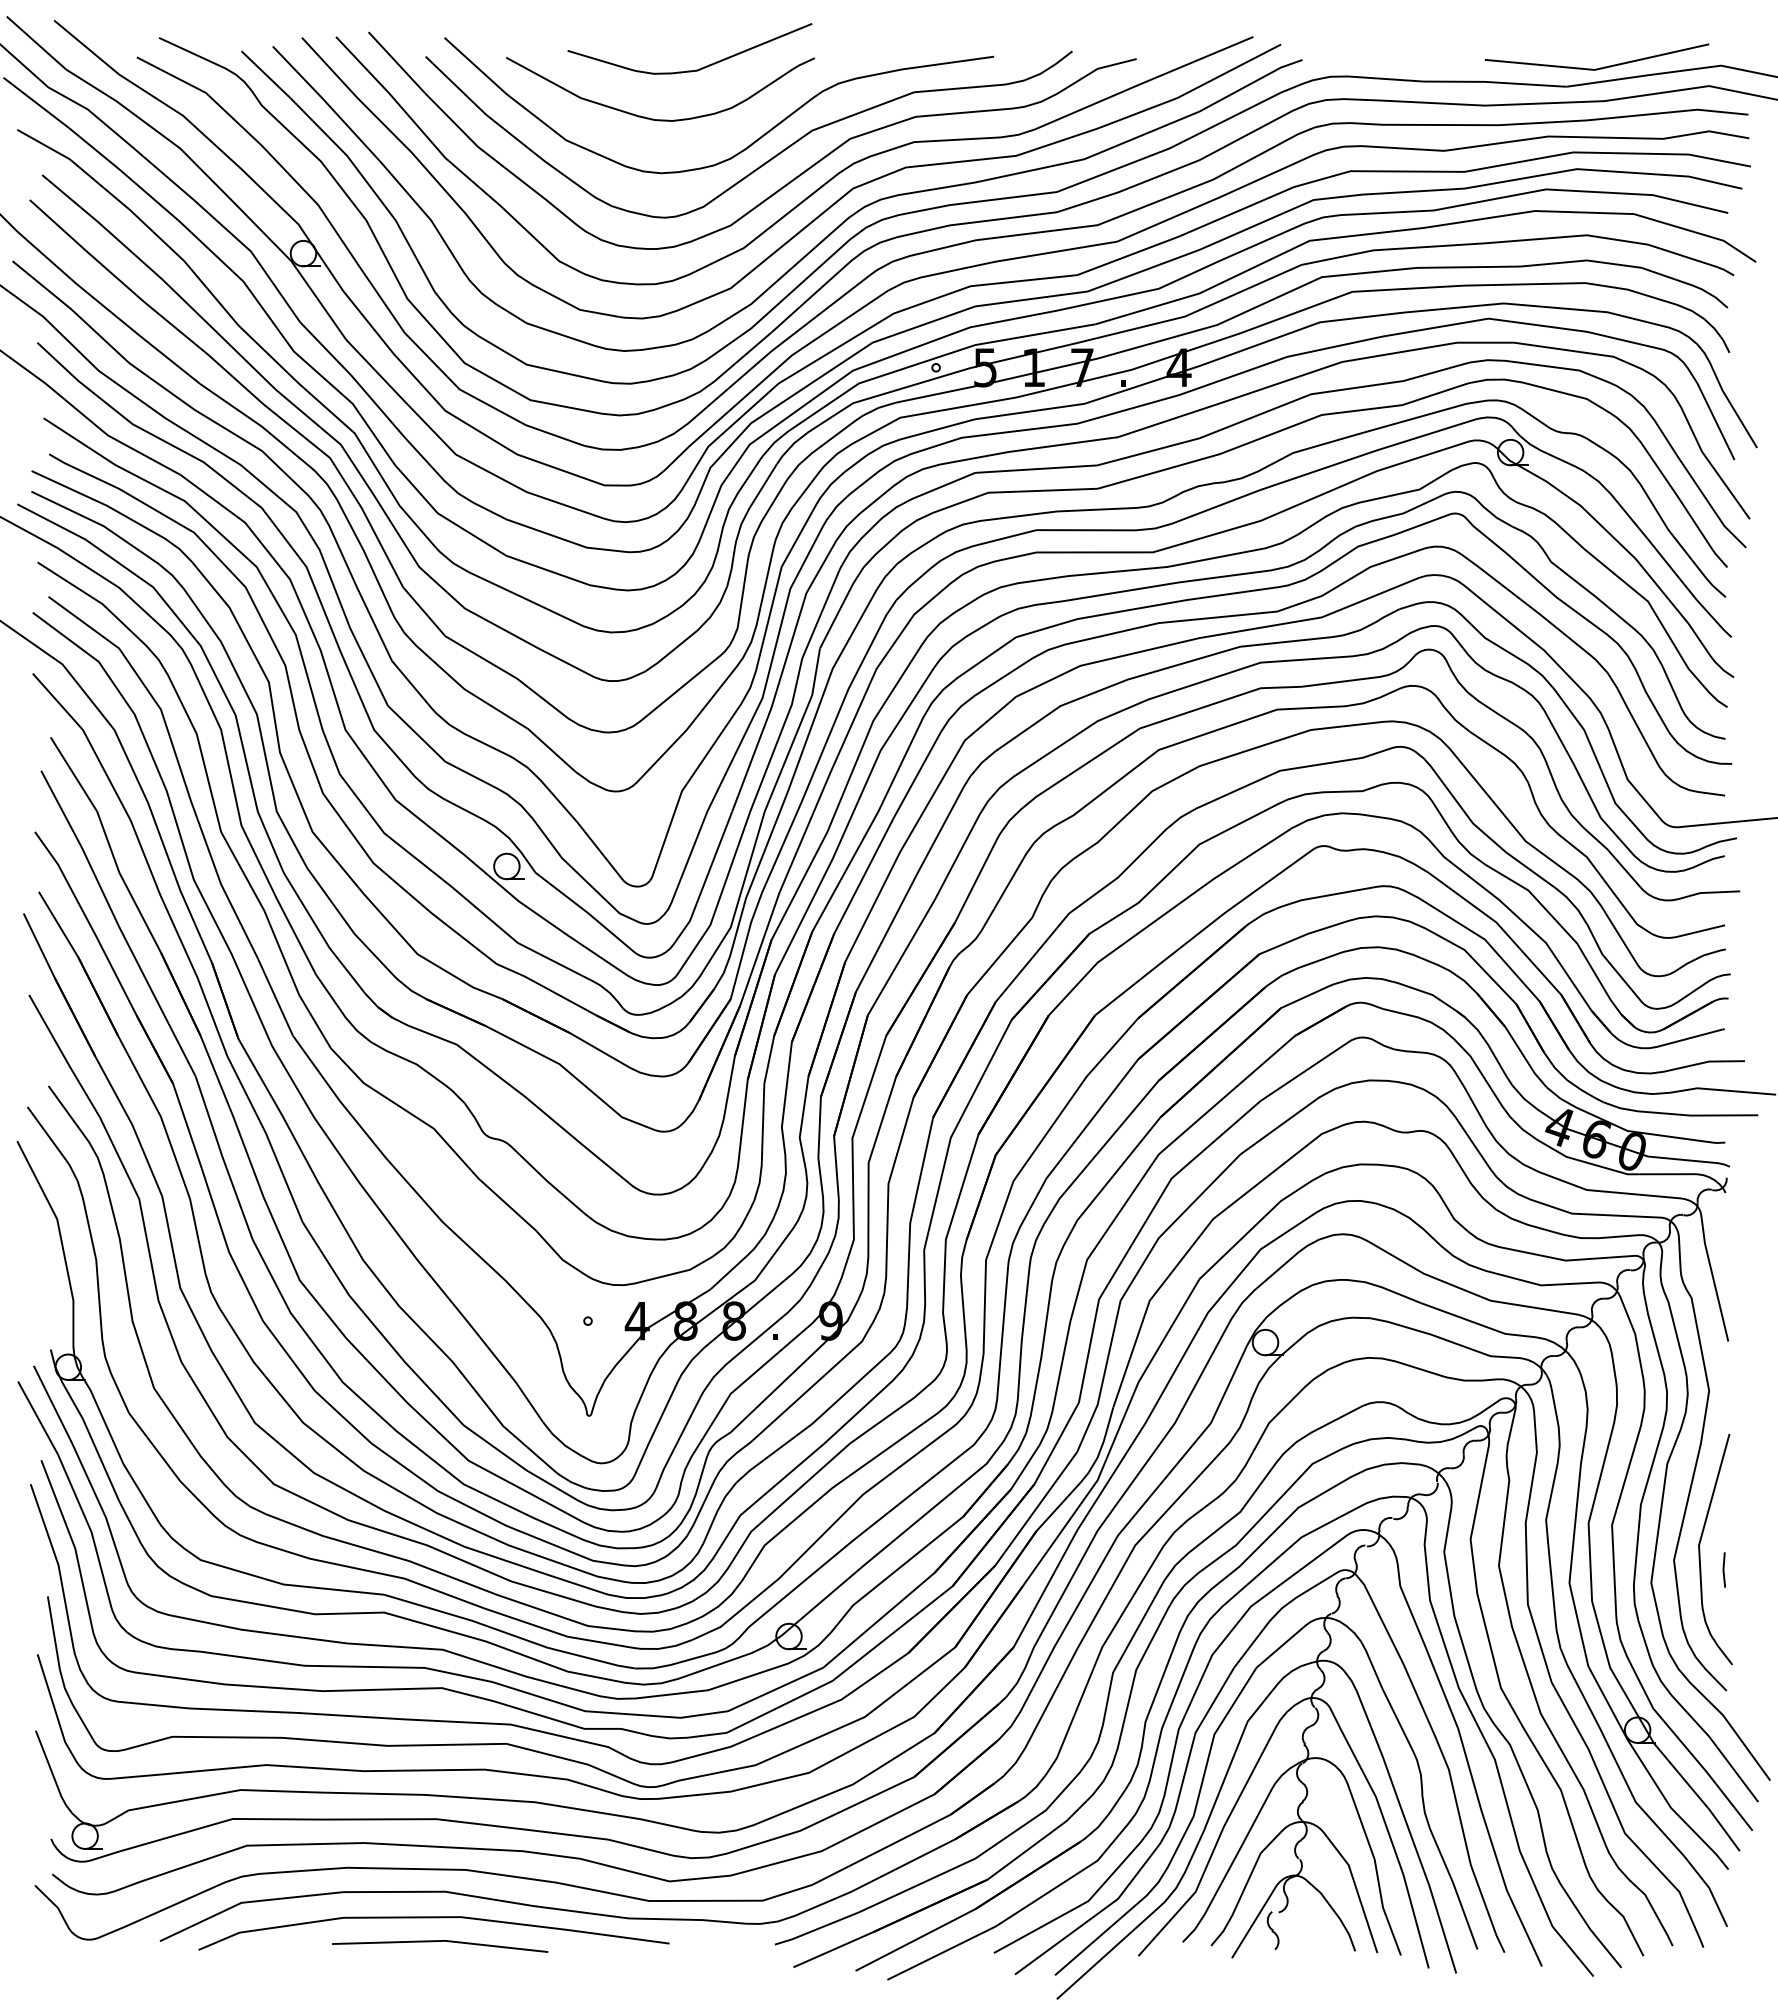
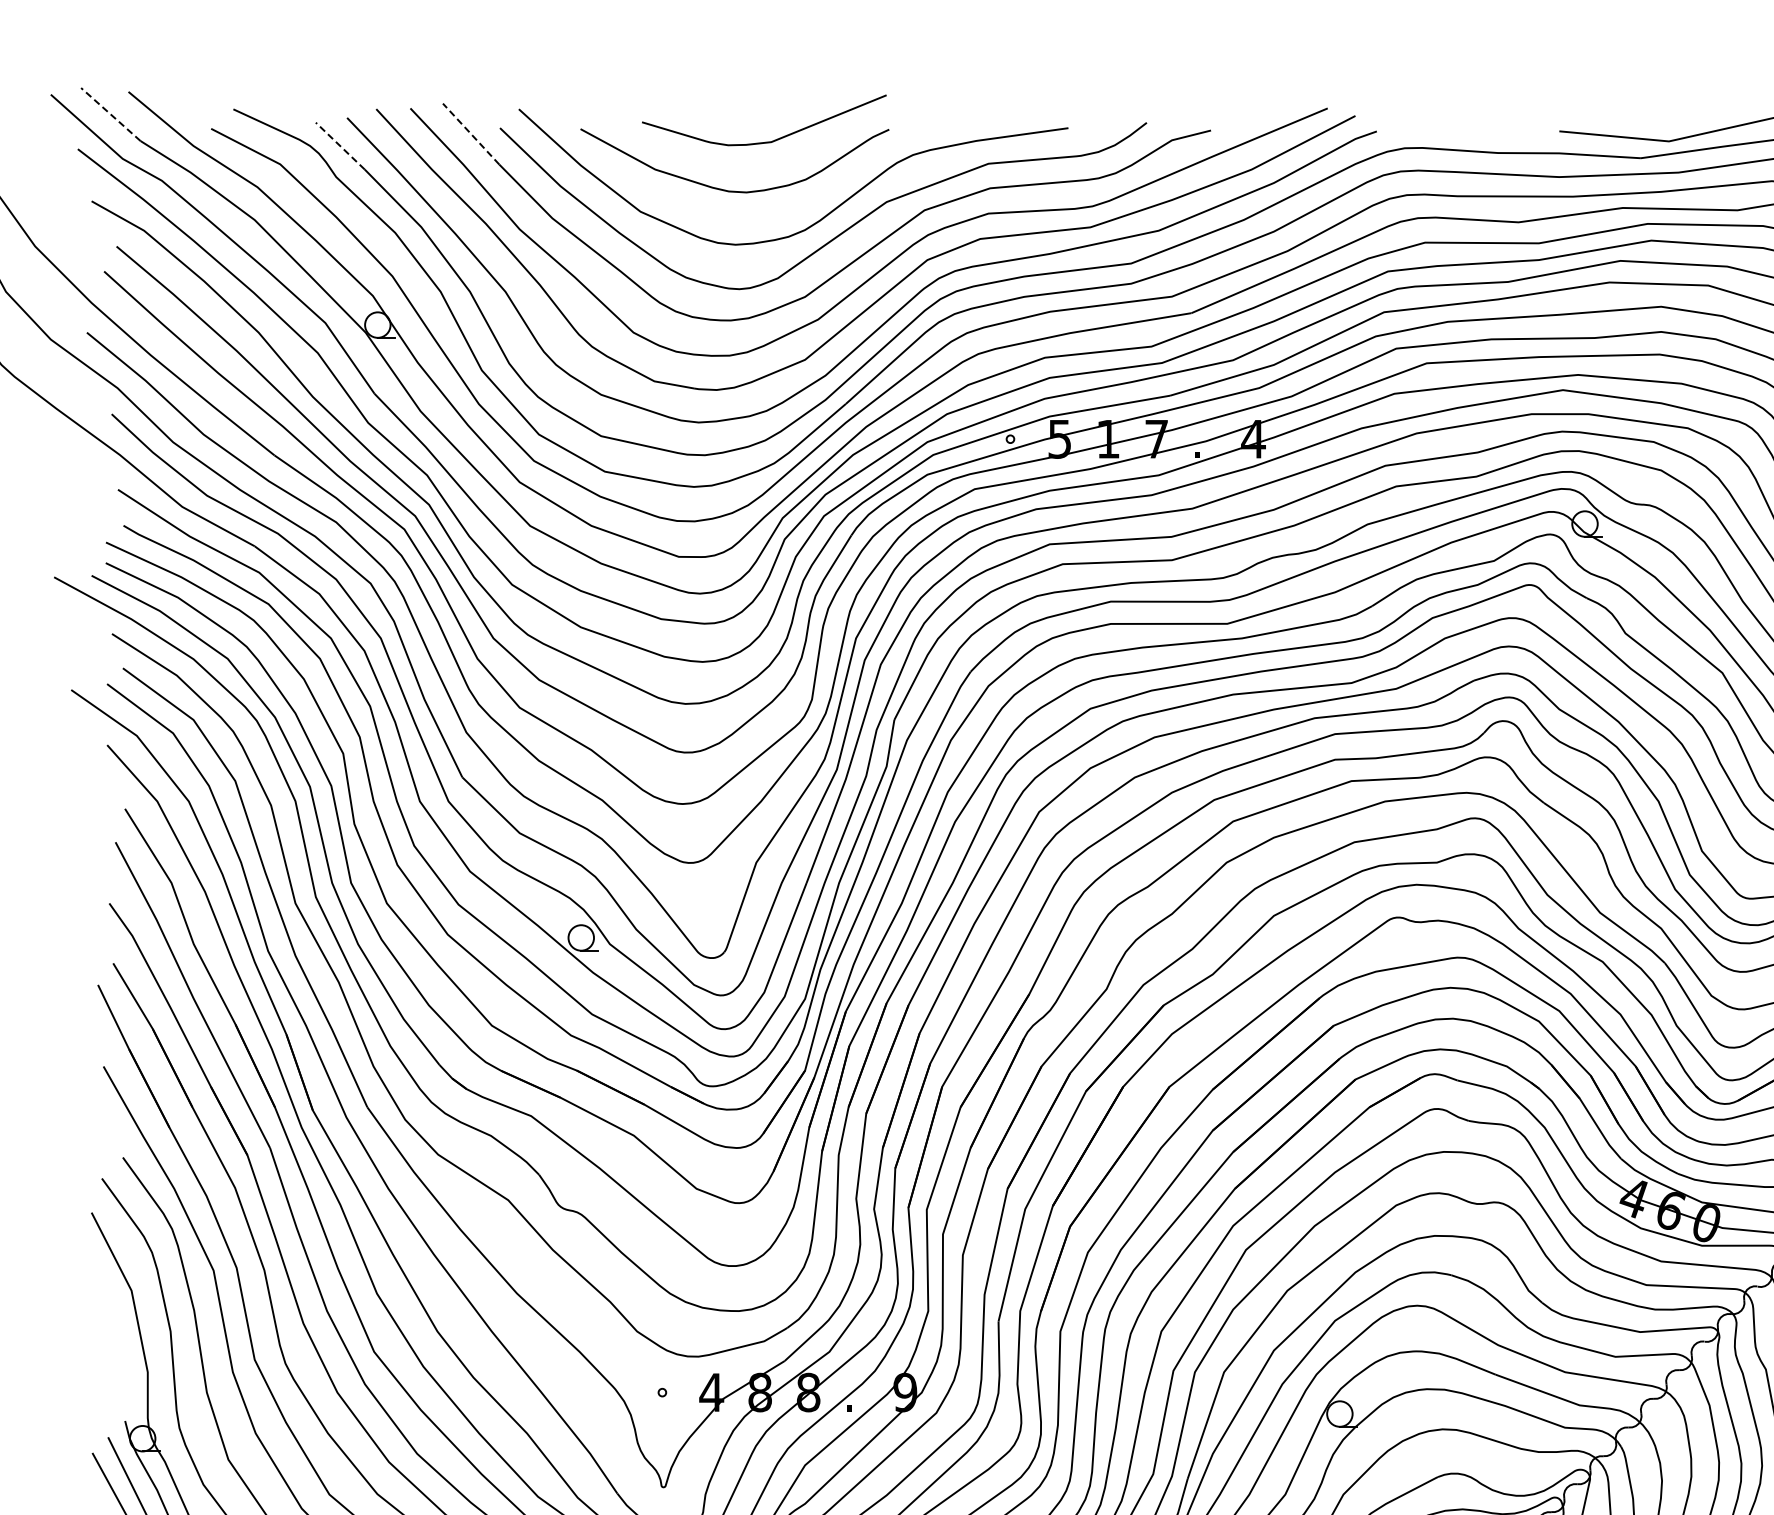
line: (36, 43) -> (110, 114), solid -> dashed
line: (396, 62) -> (470, 133), solid -> dashed
line: (265, 74) -> (339, 145), solid -> dashed

